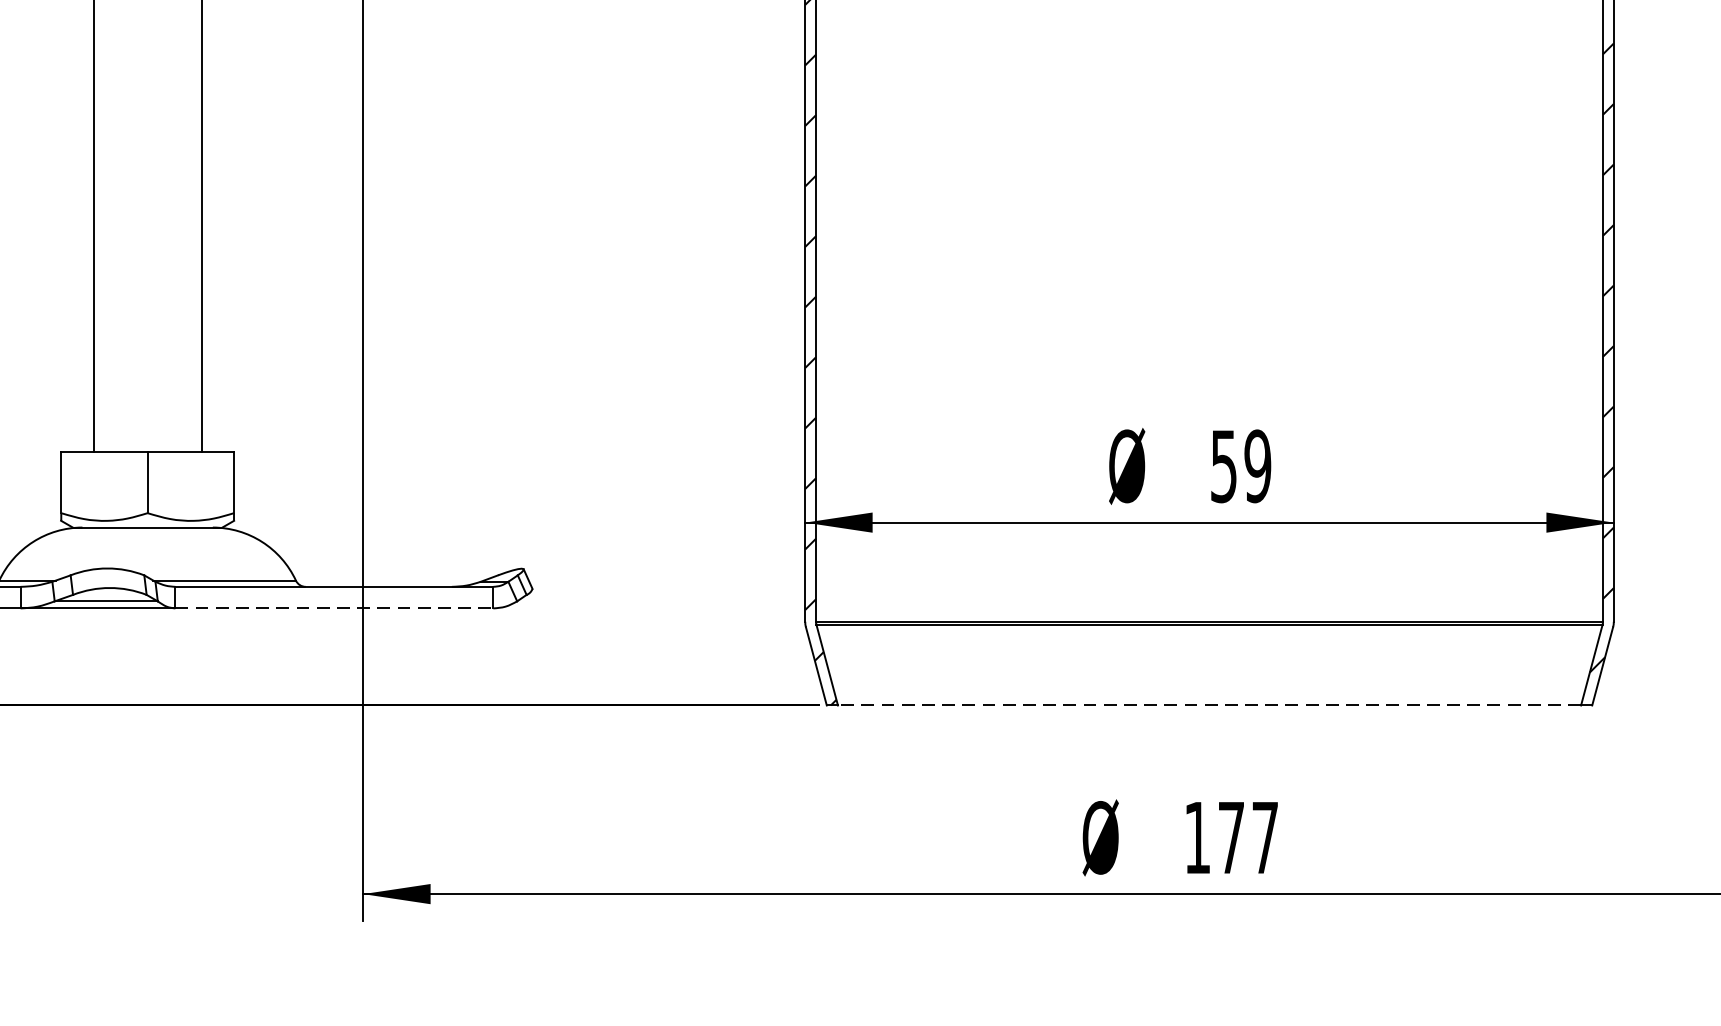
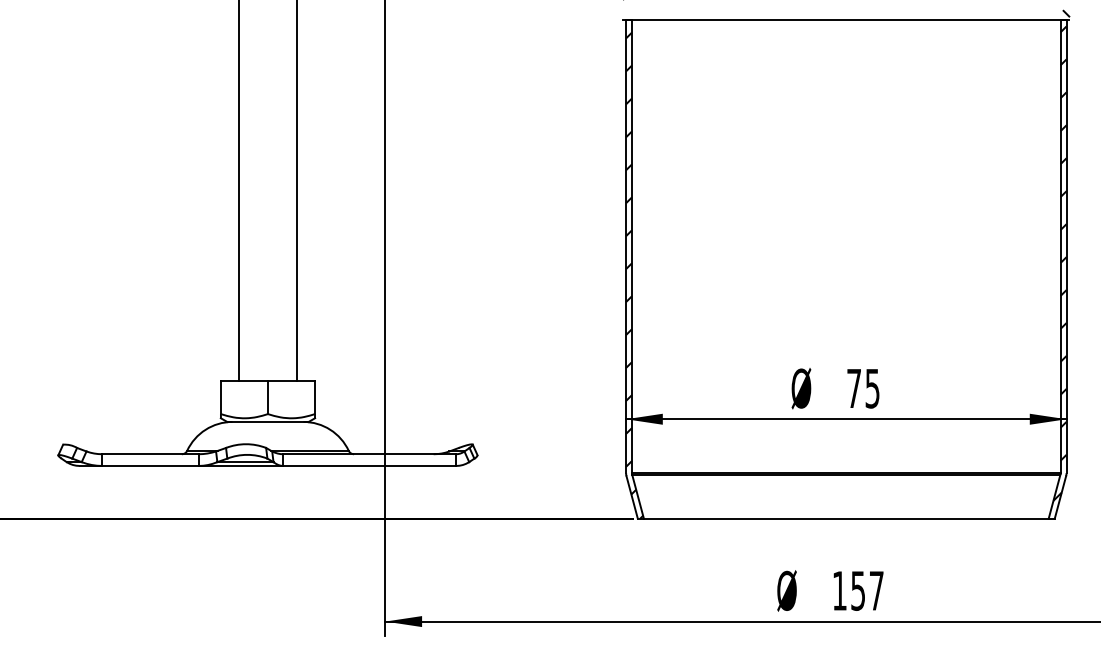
text: (1241, 466) -> (863, 388), 59 -> 75
line: (334, 607) -> (369, 465), dashed -> solid
line: (1208, 704) -> (845, 518), dashed -> solid
text: (1230, 837) -> (857, 590), 177 -> 157

